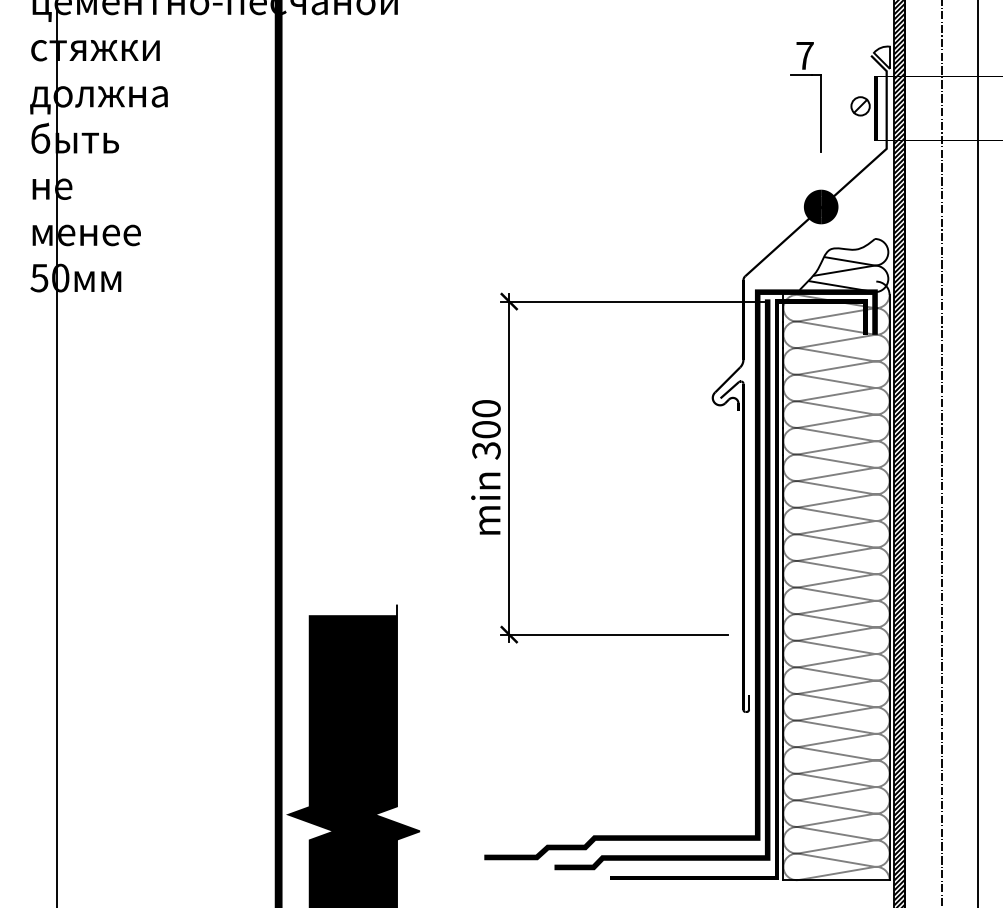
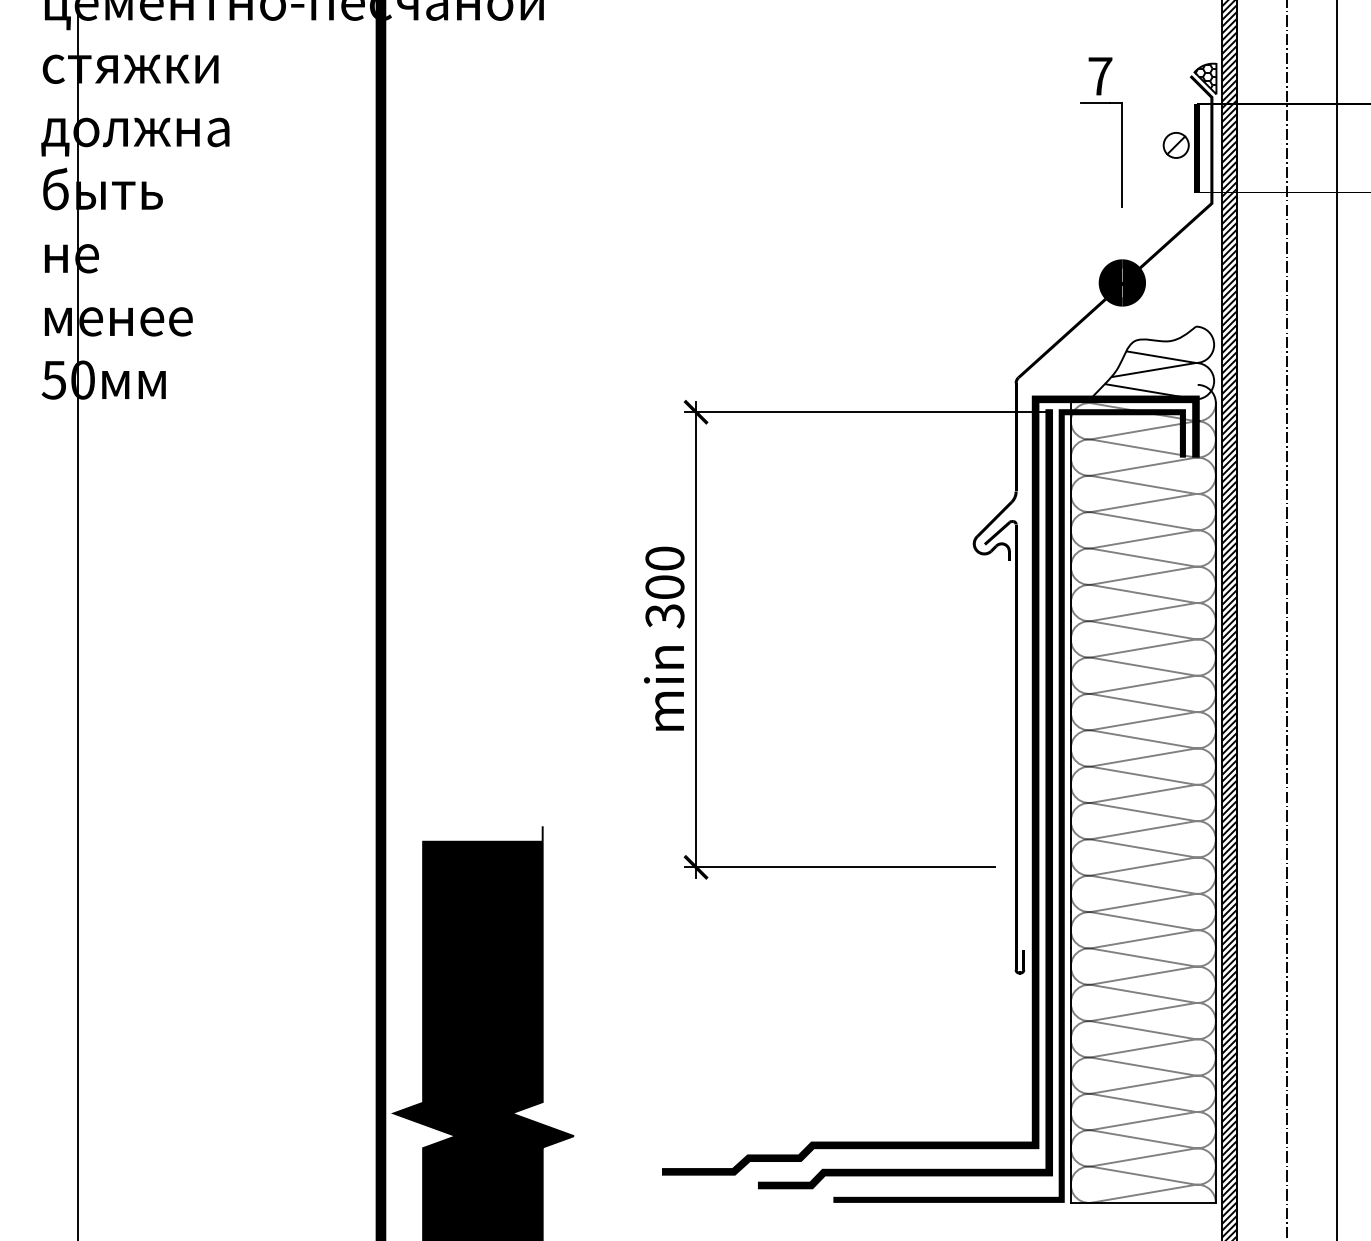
hatch: (882, 57) -> (1206, 78), added

